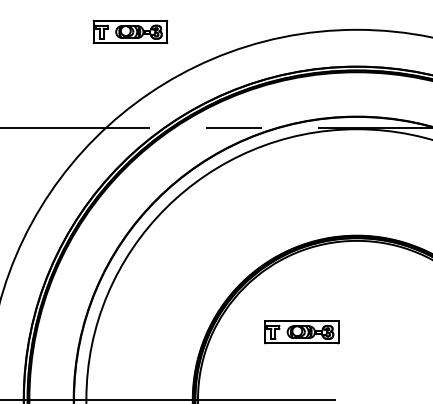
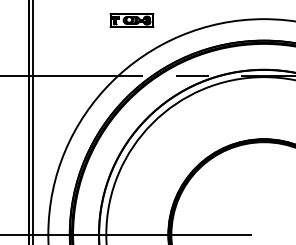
part: (301, 330) -> (231, 194), removed

